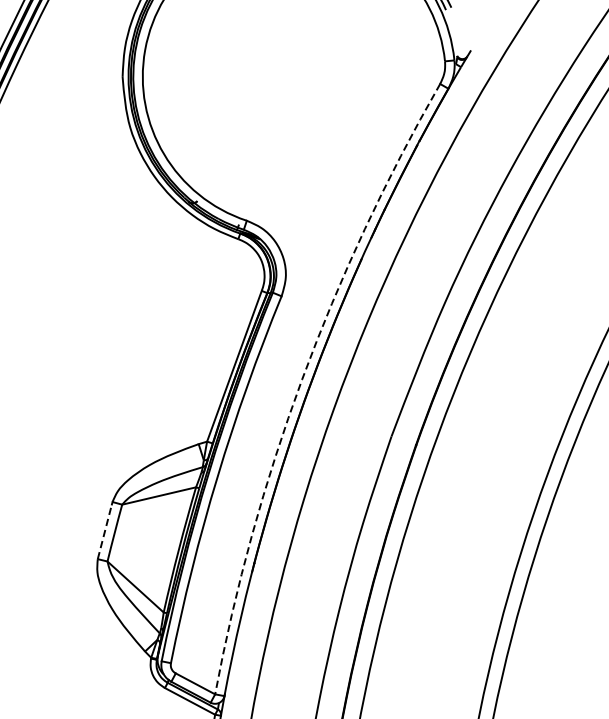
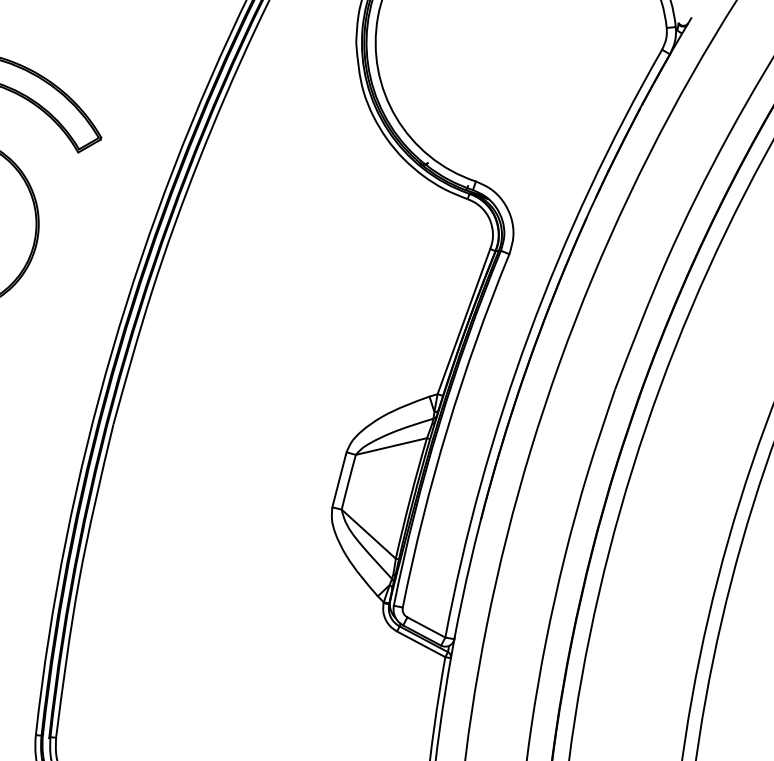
arc: (302, 379) -> (529, 334), dashed -> solid
line: (105, 531) -> (339, 480), dashed -> solid

